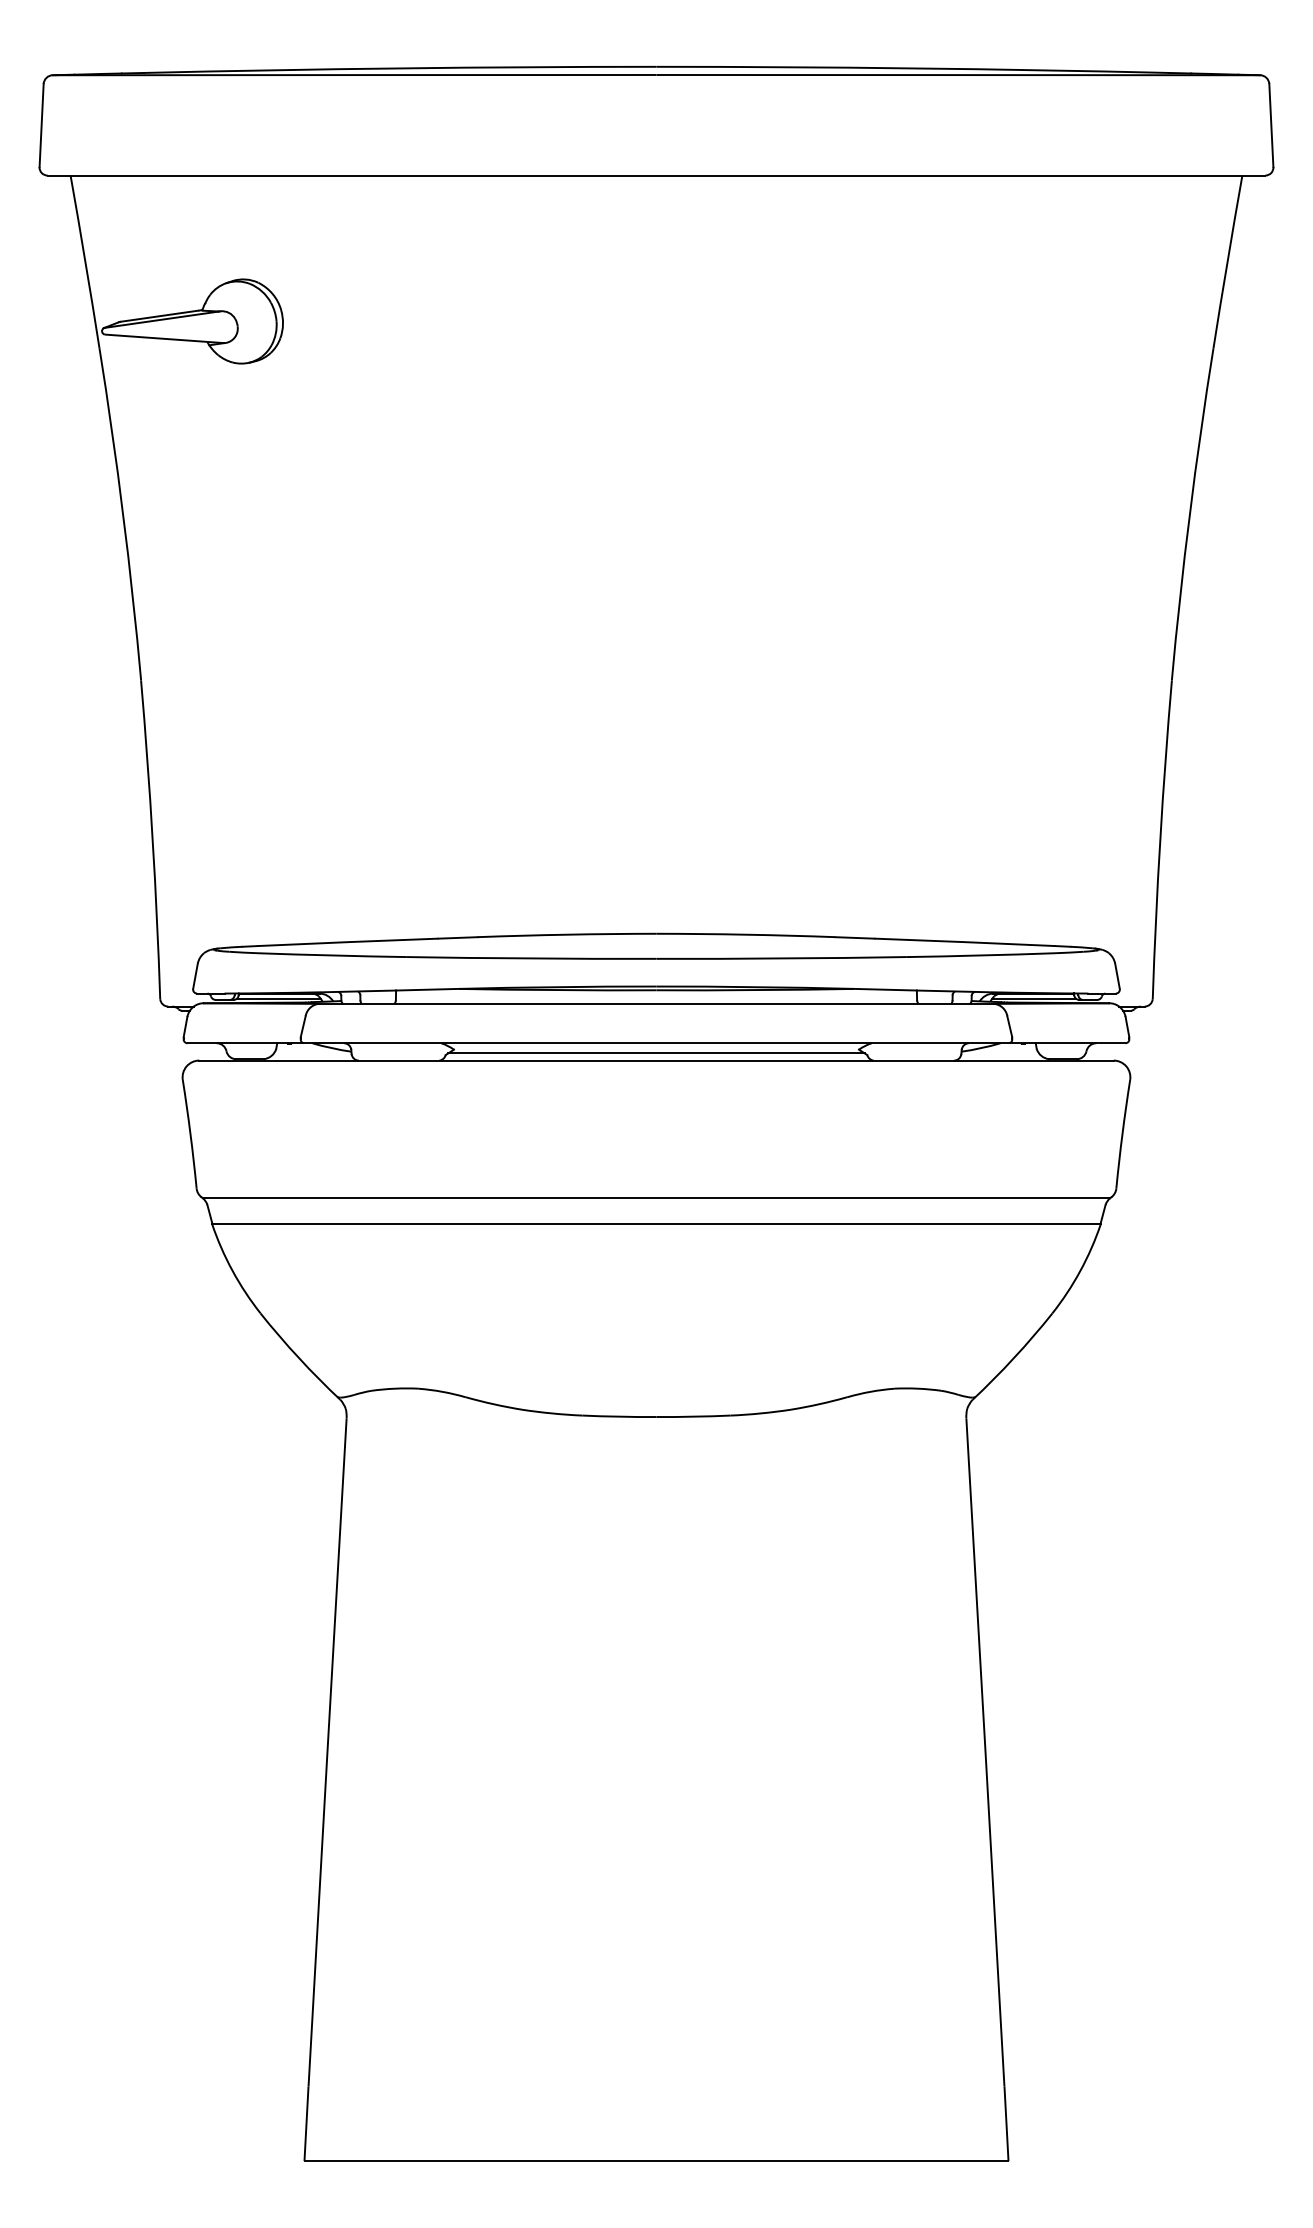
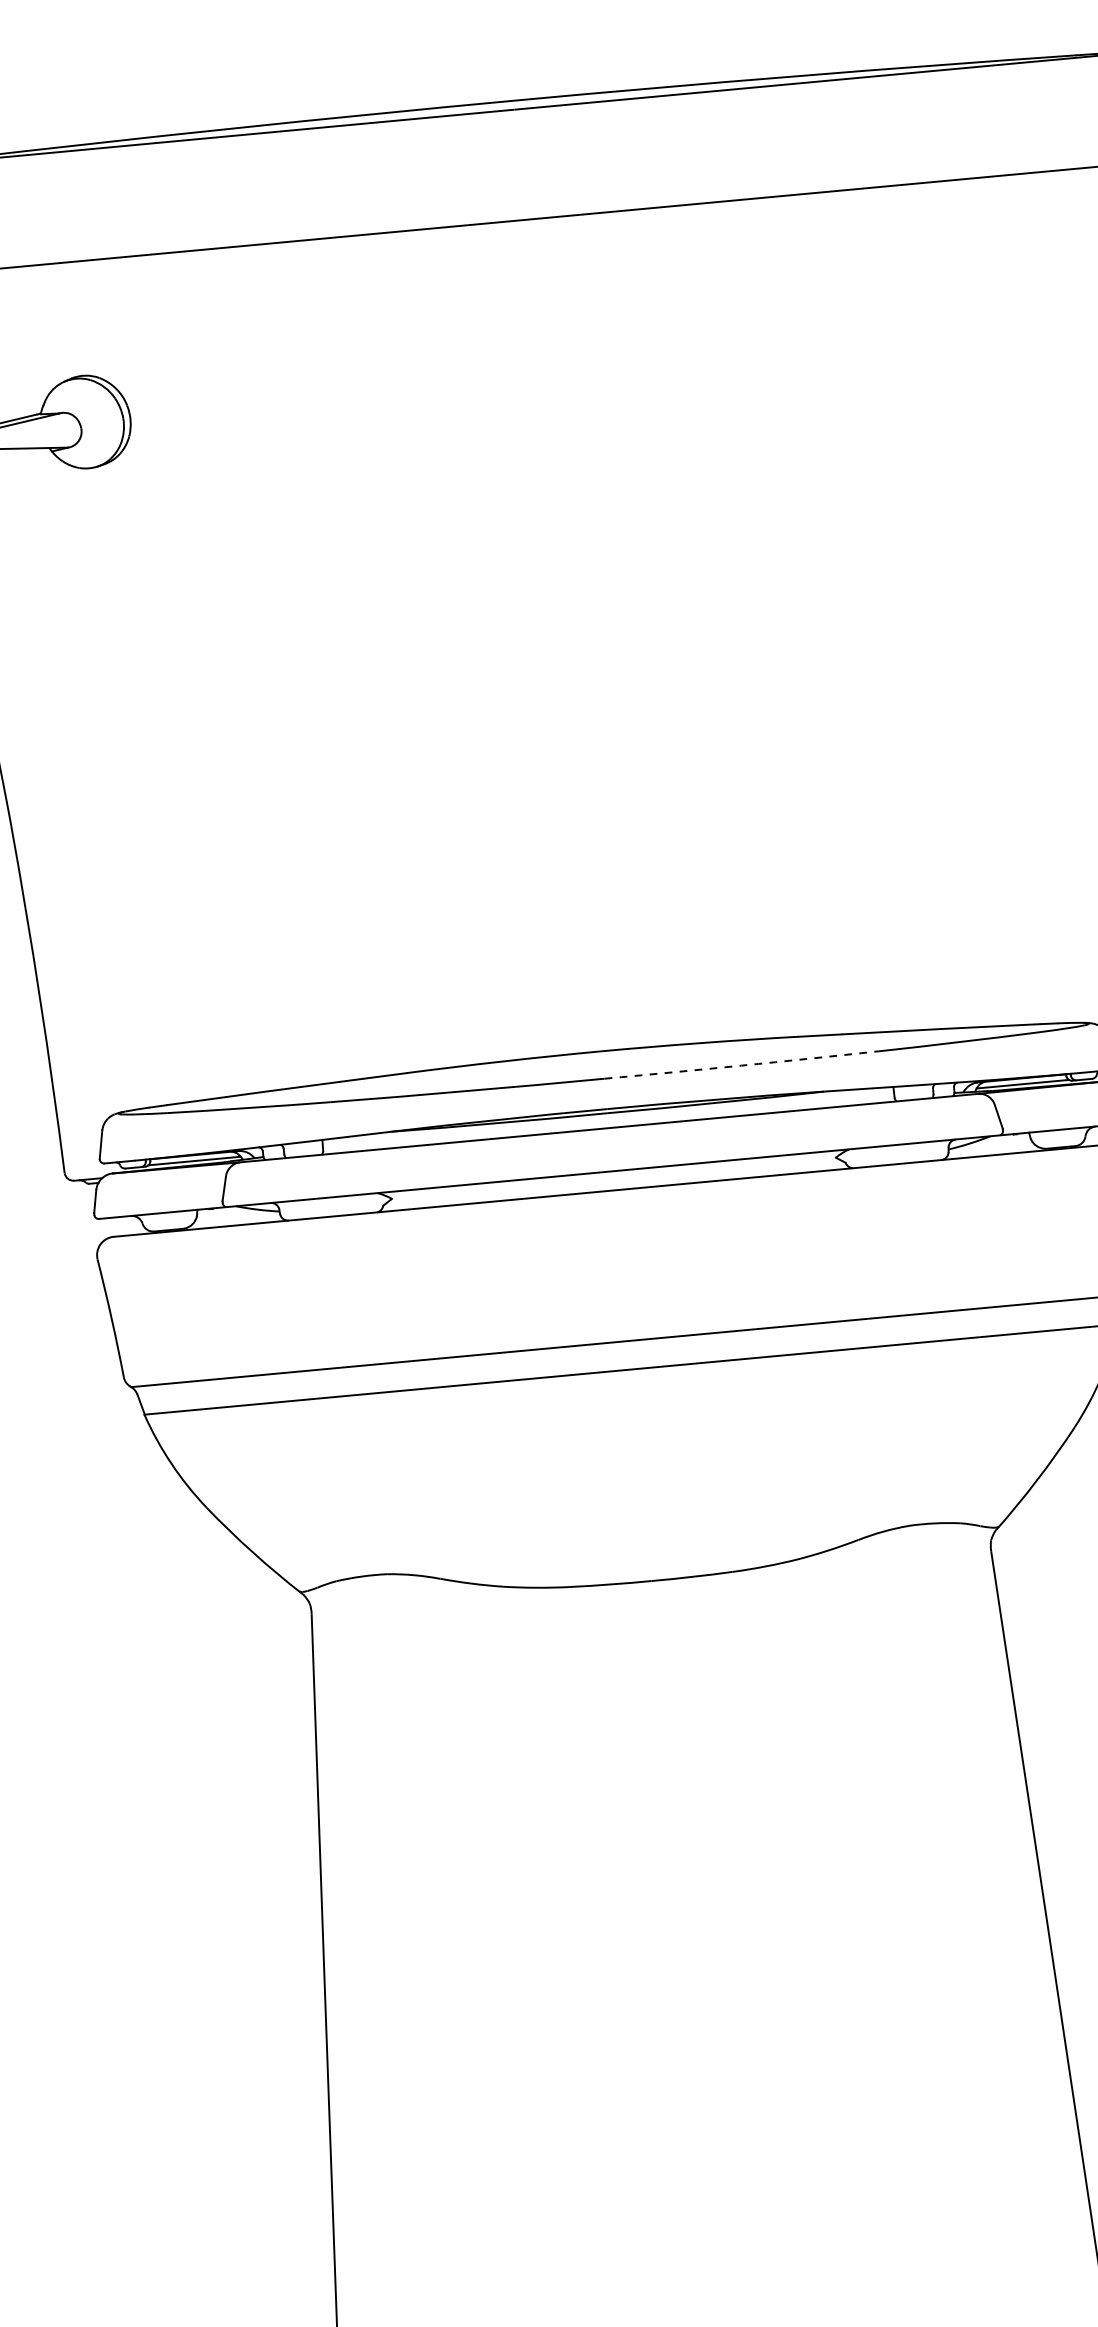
arc: (781, 958) -> (741, 1065), solid -> dashed
line: (656, 1053) -> (614, 1182), removed

